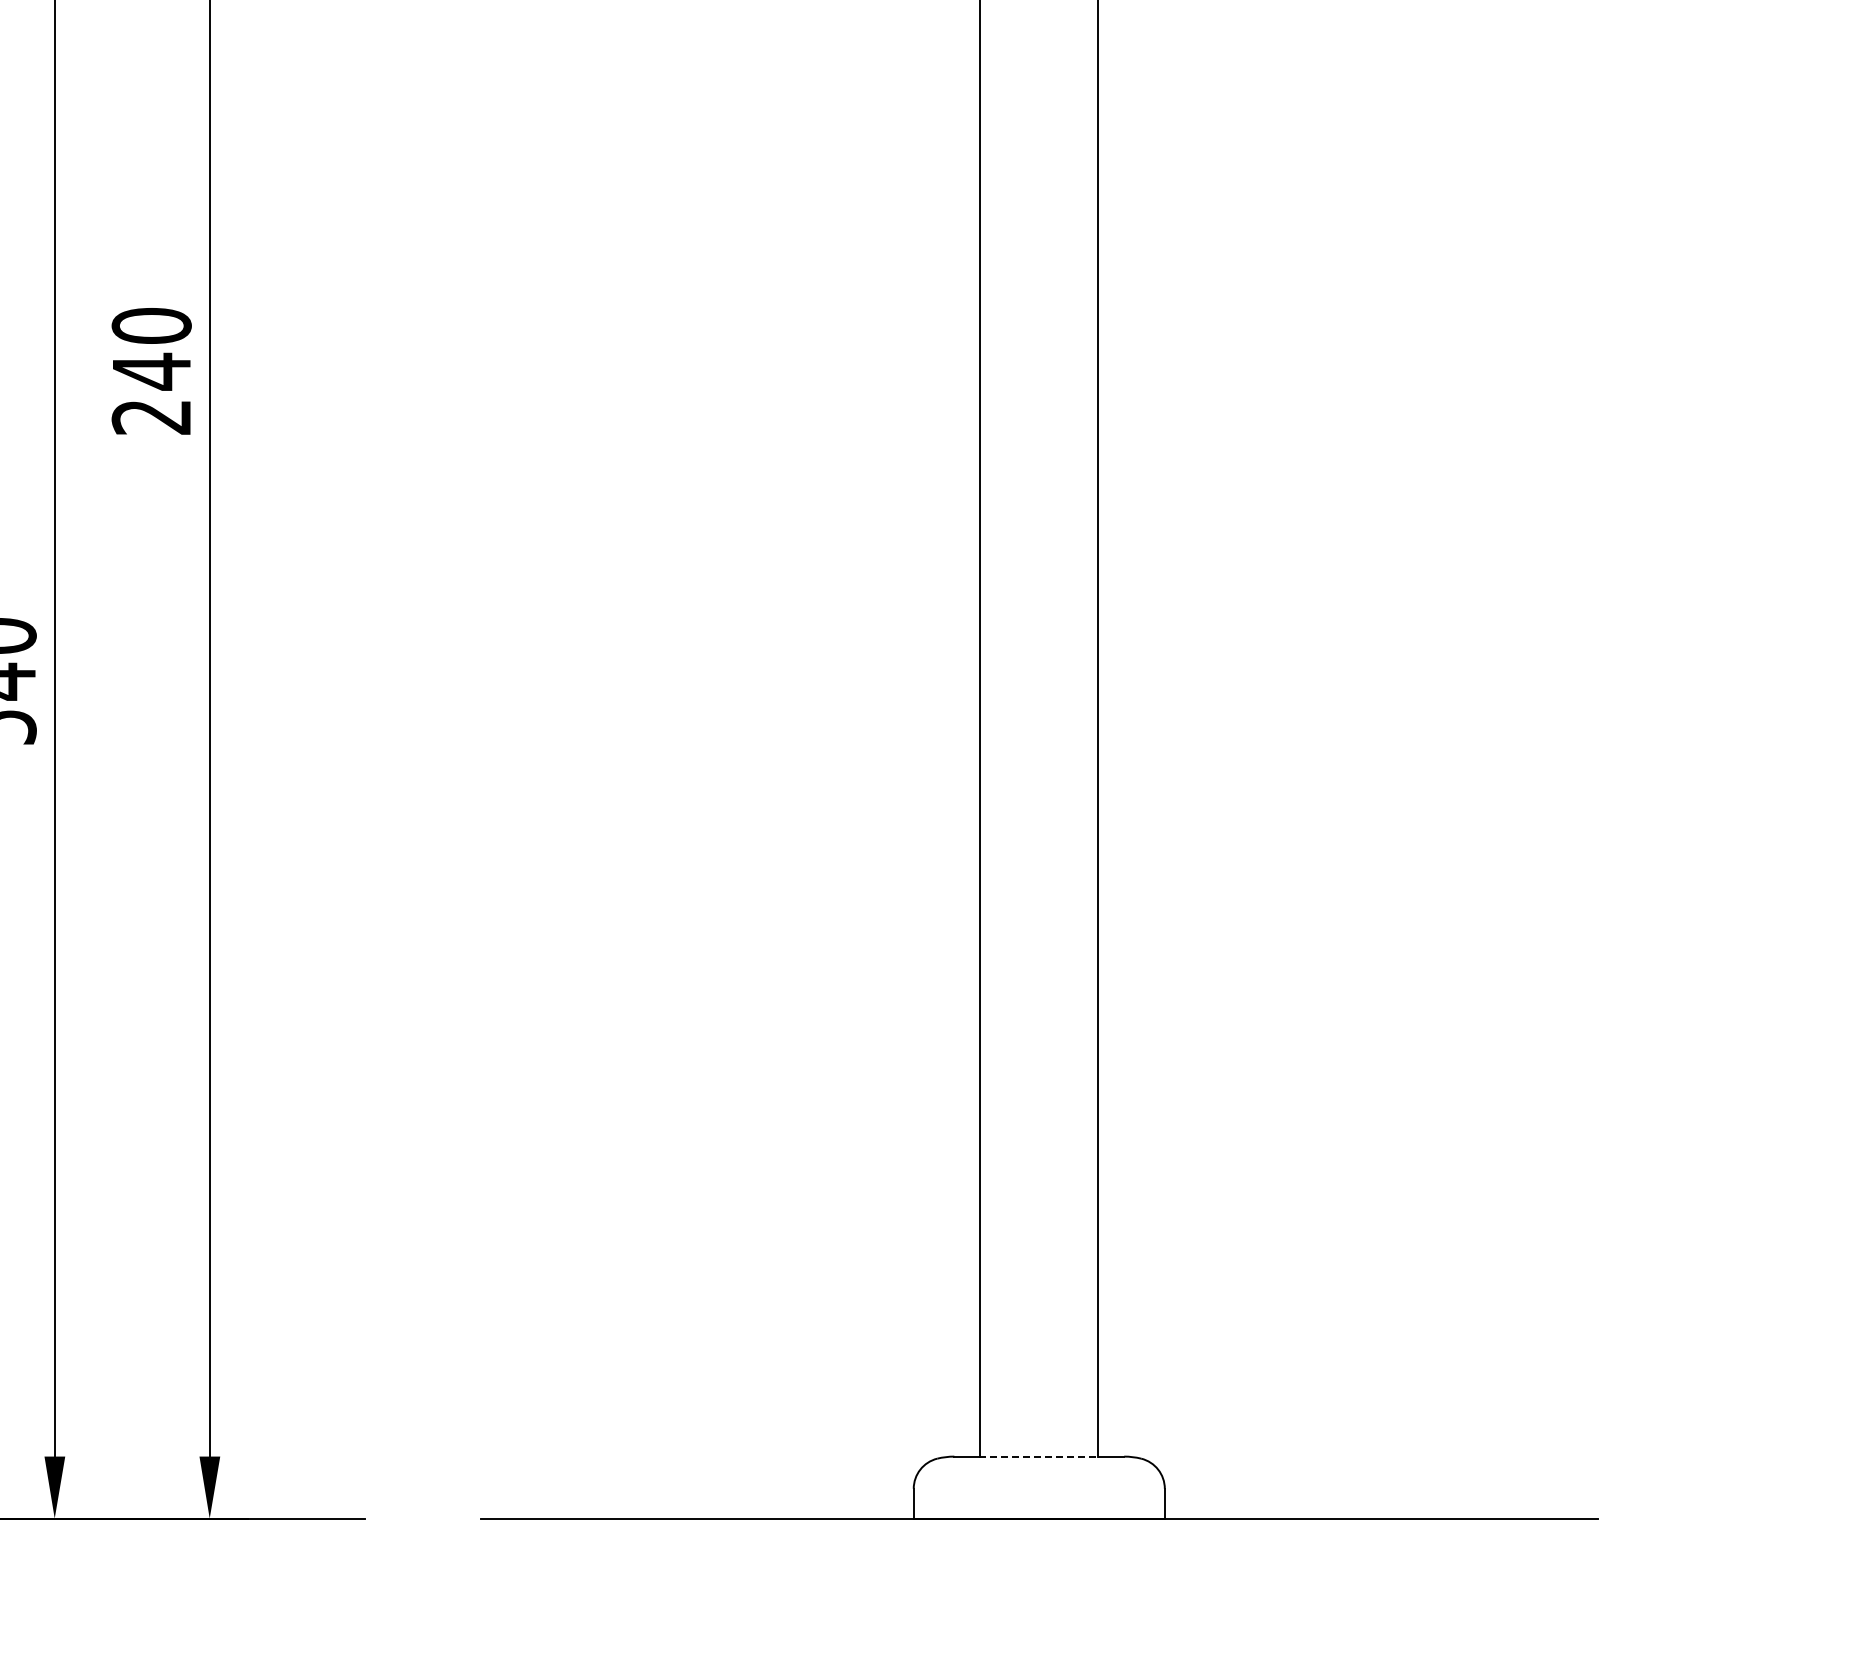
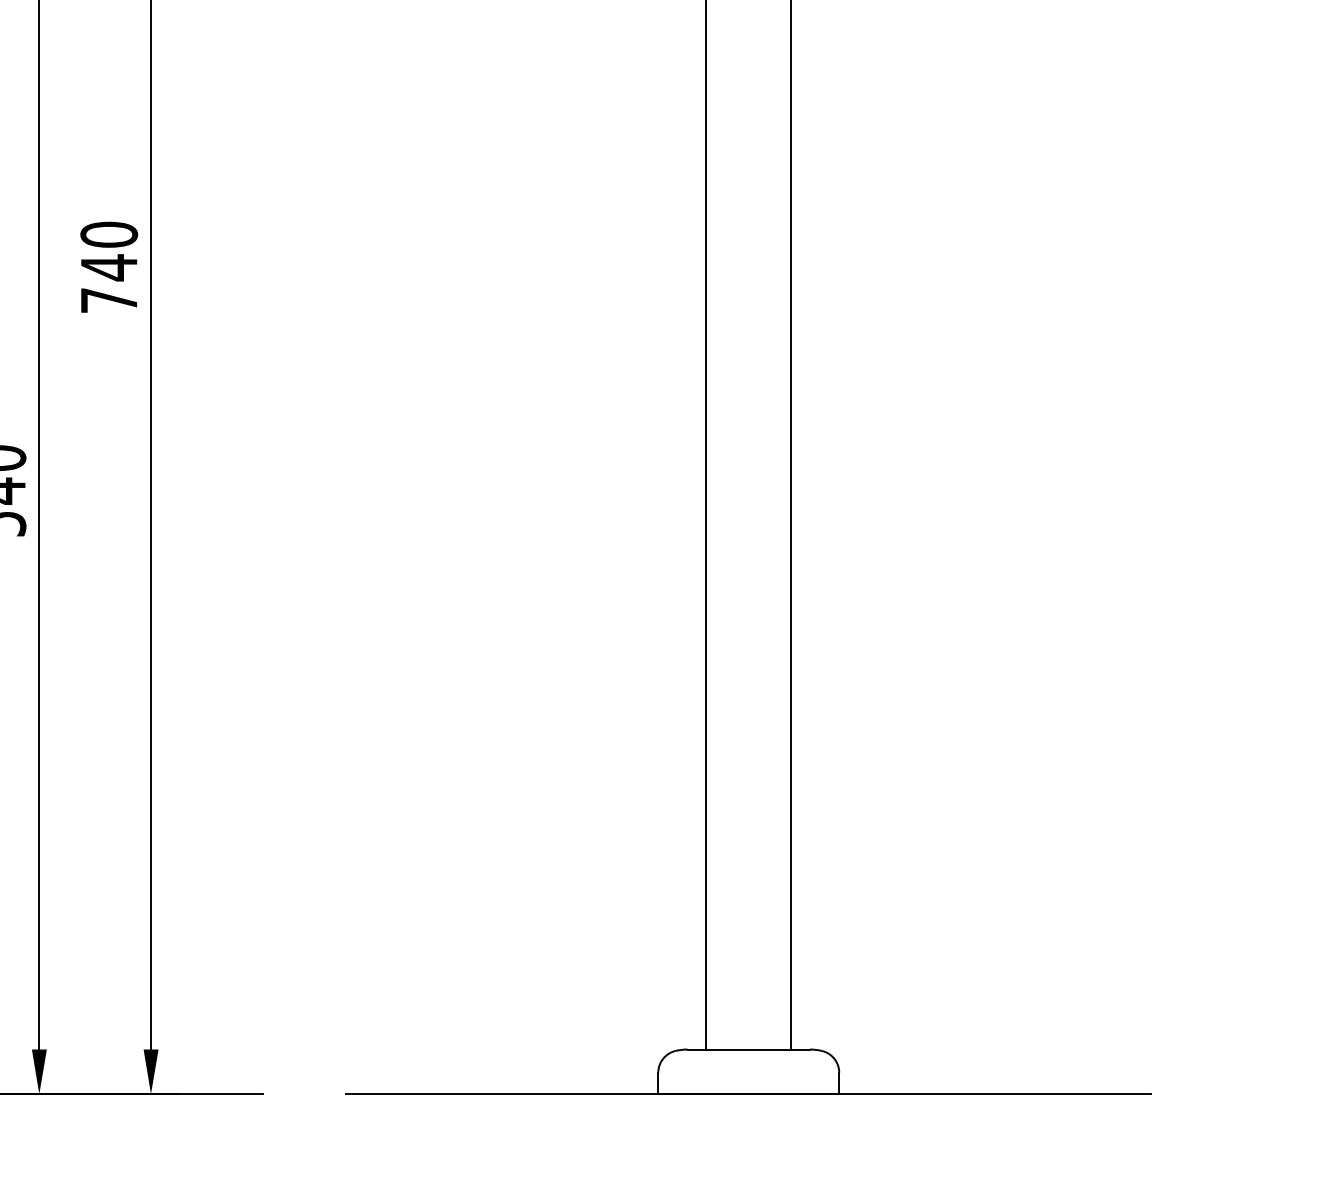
text: (150, 417) -> (108, 300), 240 -> 740
line: (1039, 1456) -> (748, 1049), dashed -> solid

